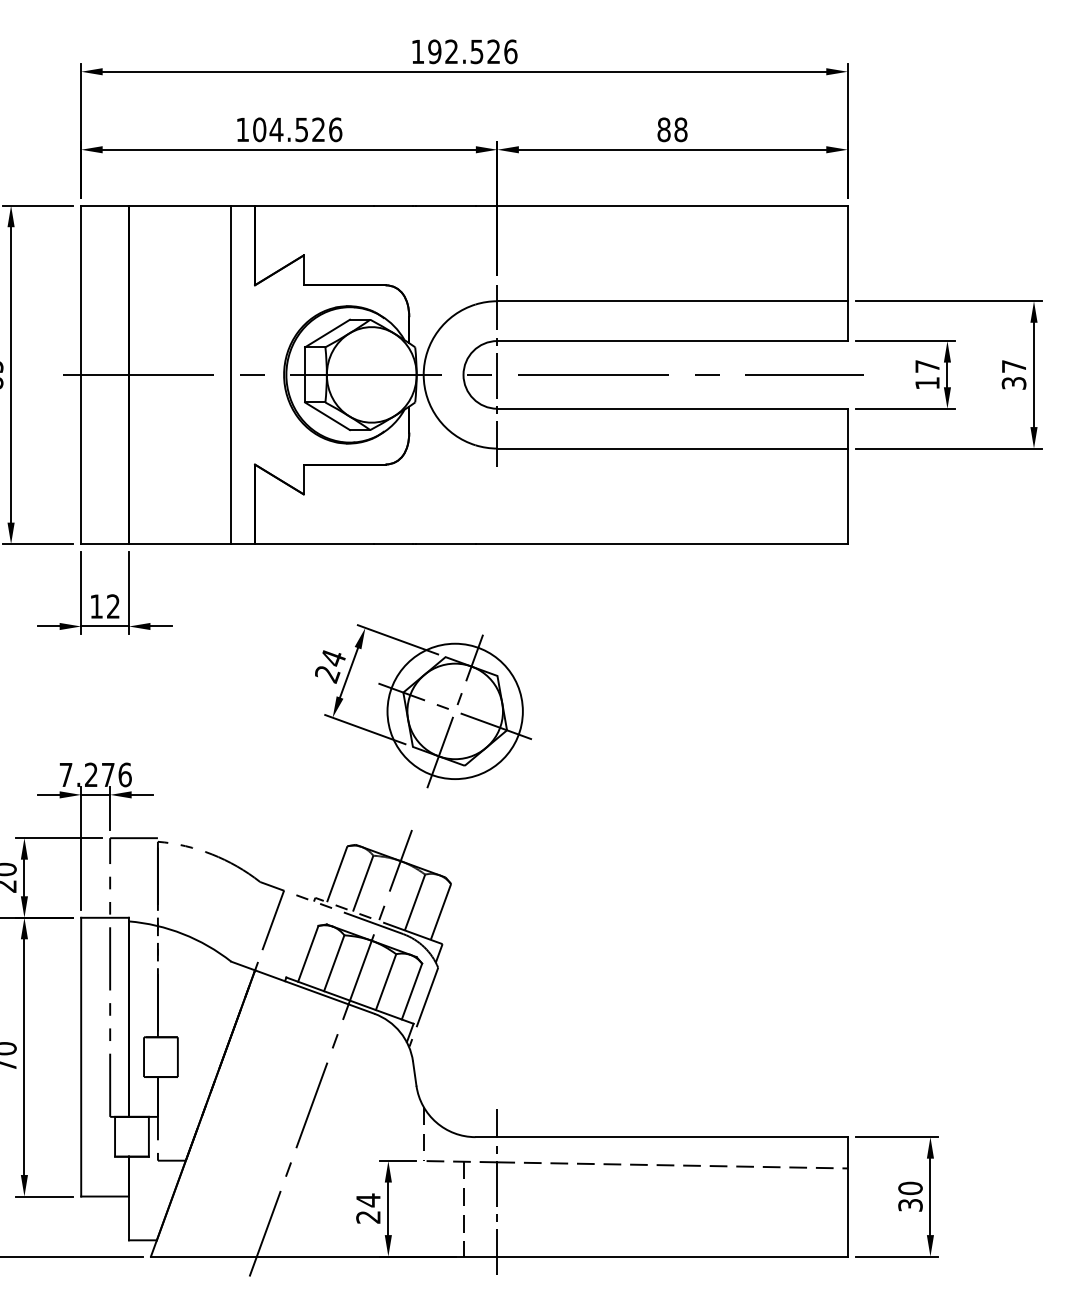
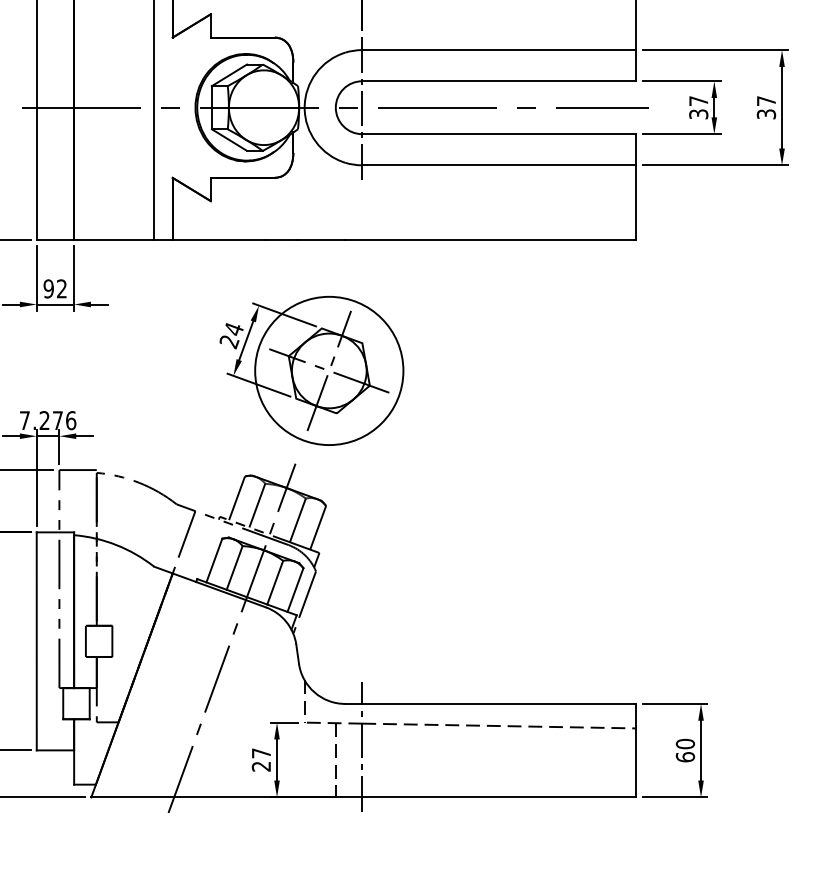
text: (927, 383) -> (698, 114), 17 -> 37
text: (96, 606) -> (48, 288), 12 -> 92
circle: (454, 711) -> (328, 370), size x1.4
text: (368, 1200) -> (261, 753), 24 -> 27
text: (910, 1204) -> (685, 756), 30 -> 60

